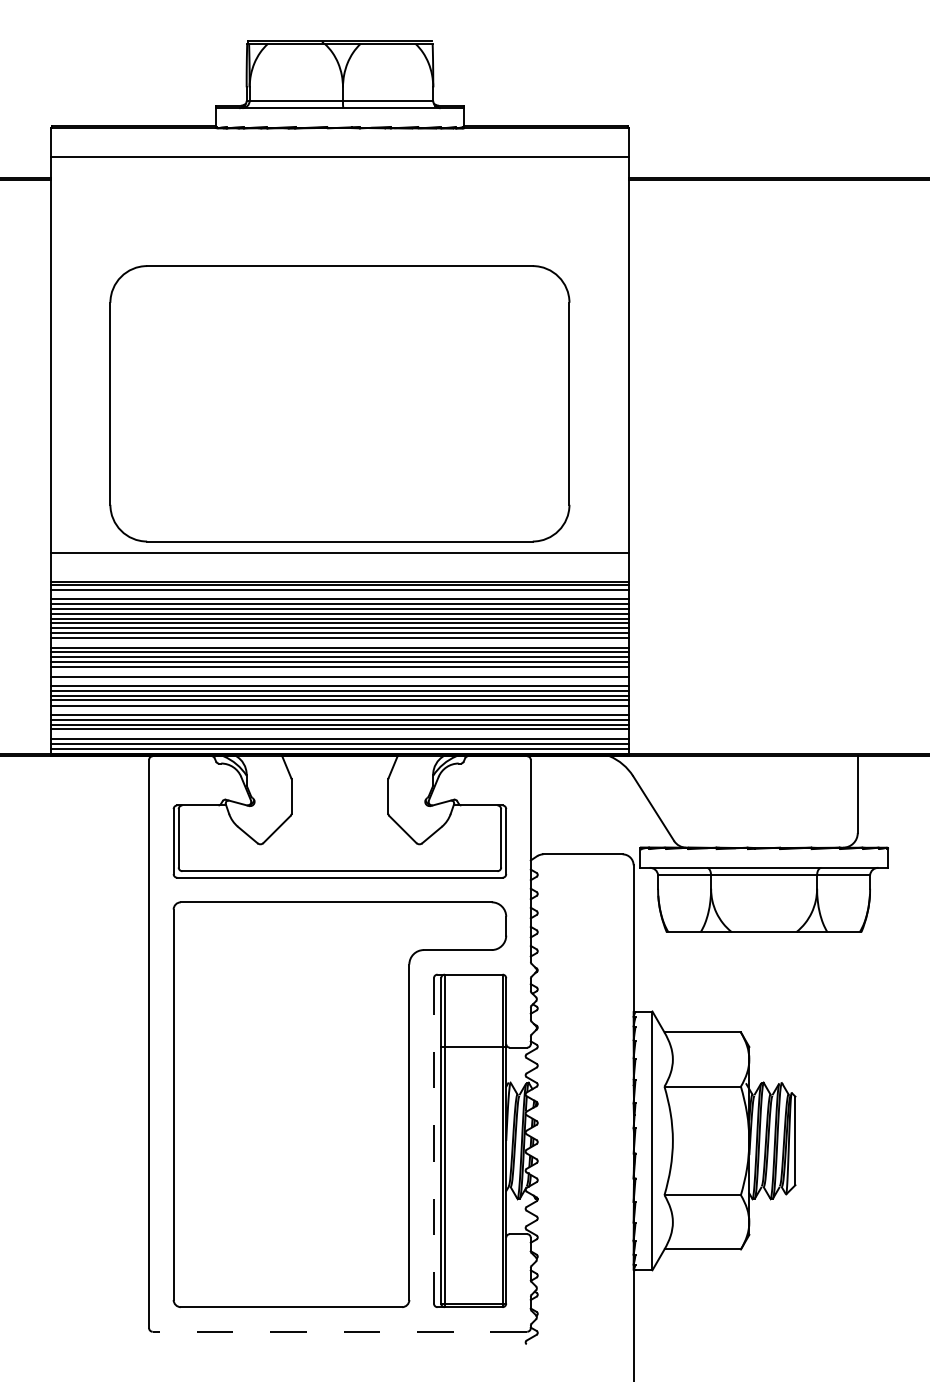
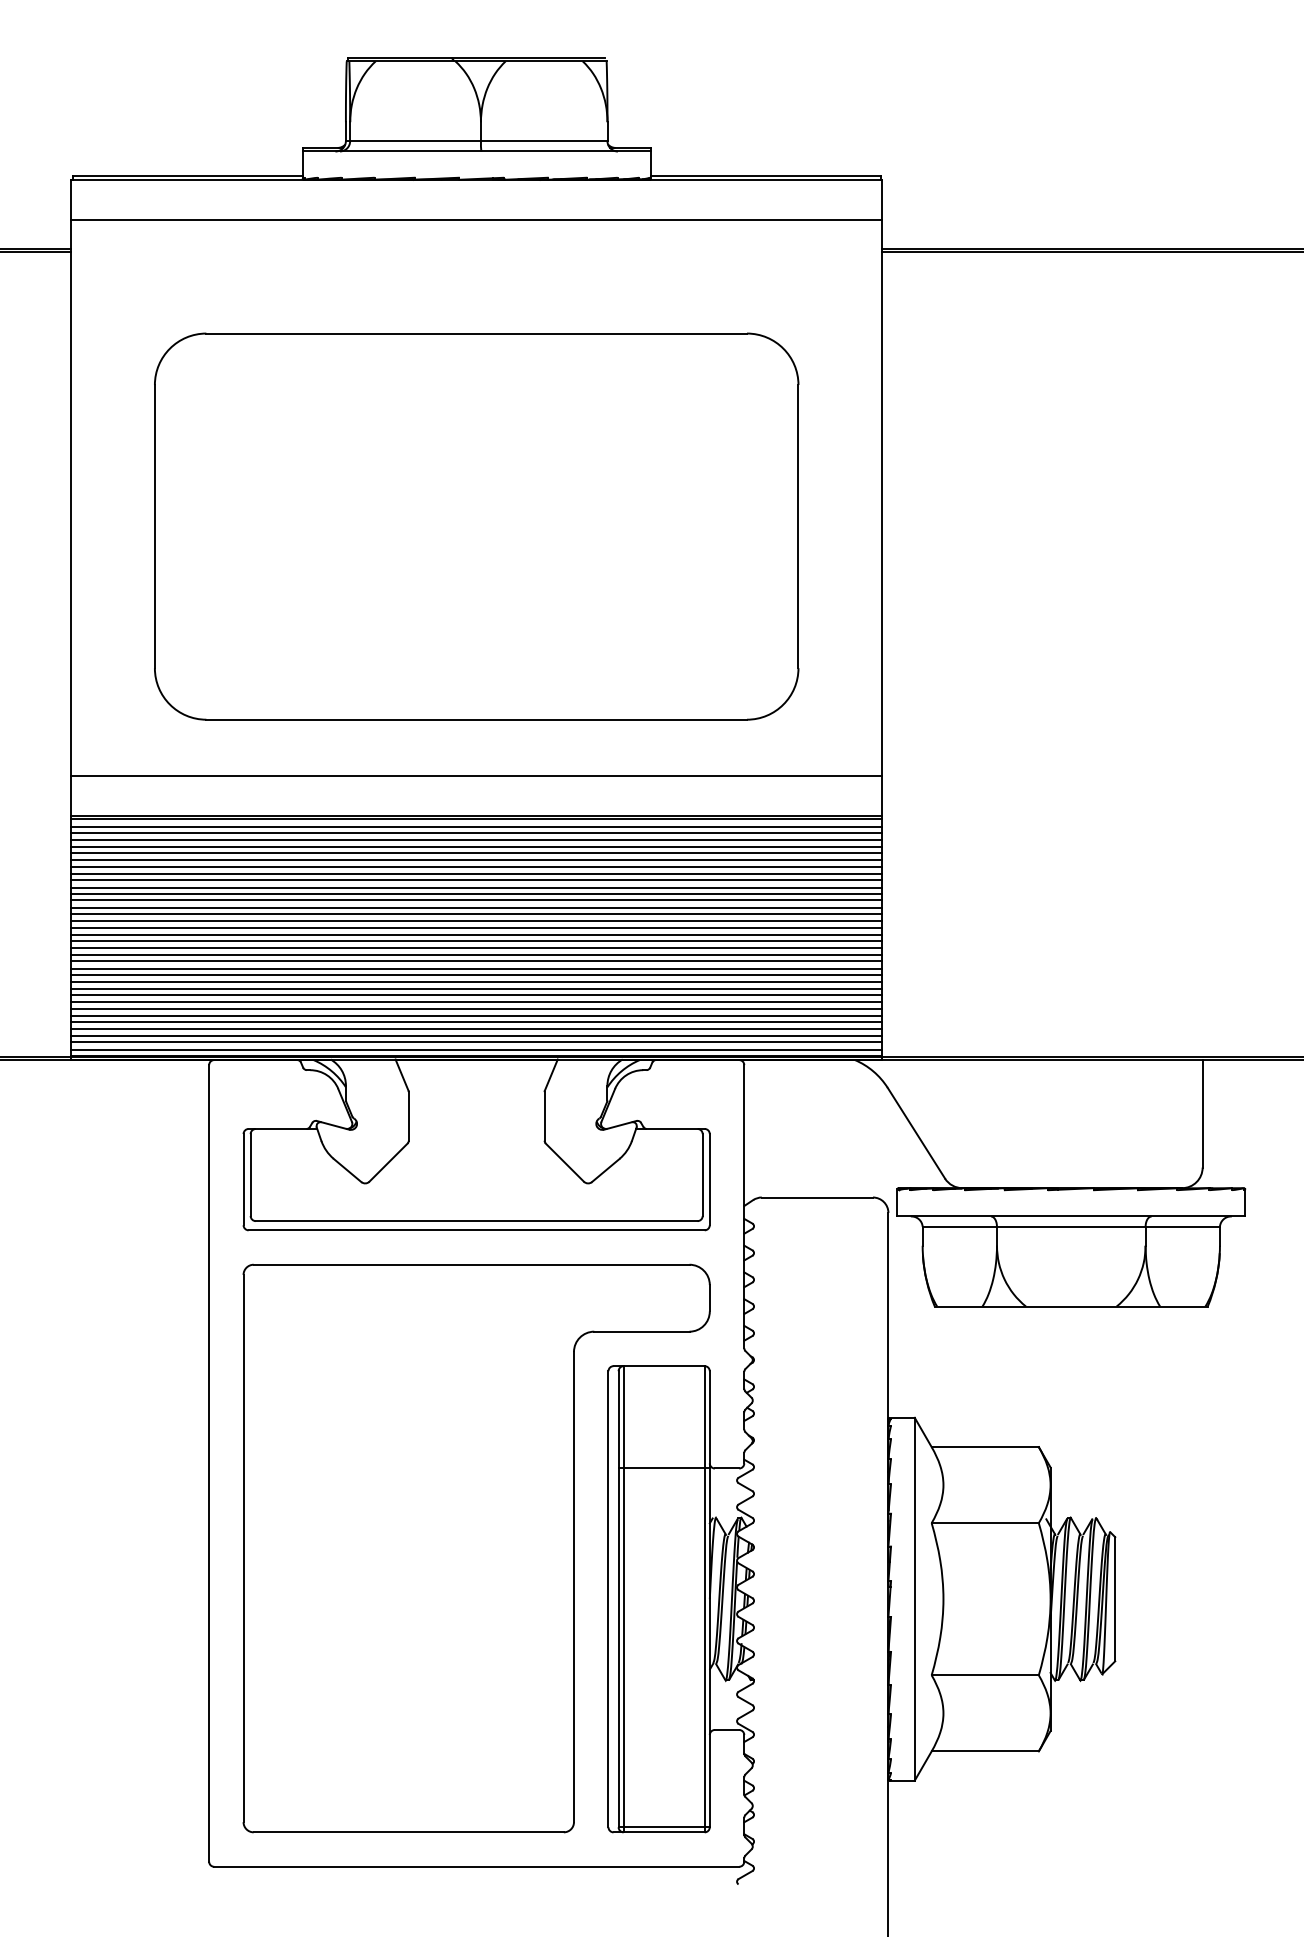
part: (339, 403) -> (476, 526), moved
line: (339, 594) -> (476, 833), added
line: (339, 642) -> (476, 900), added
line: (339, 671) -> (476, 941), added
line: (339, 681) -> (476, 955), added
line: (339, 710) -> (476, 995), added
line: (339, 734) -> (476, 1029), added
line: (433, 1140) -> (607, 1598), dashed -> solid
line: (339, 1331) -> (476, 1866), dashed -> solid

